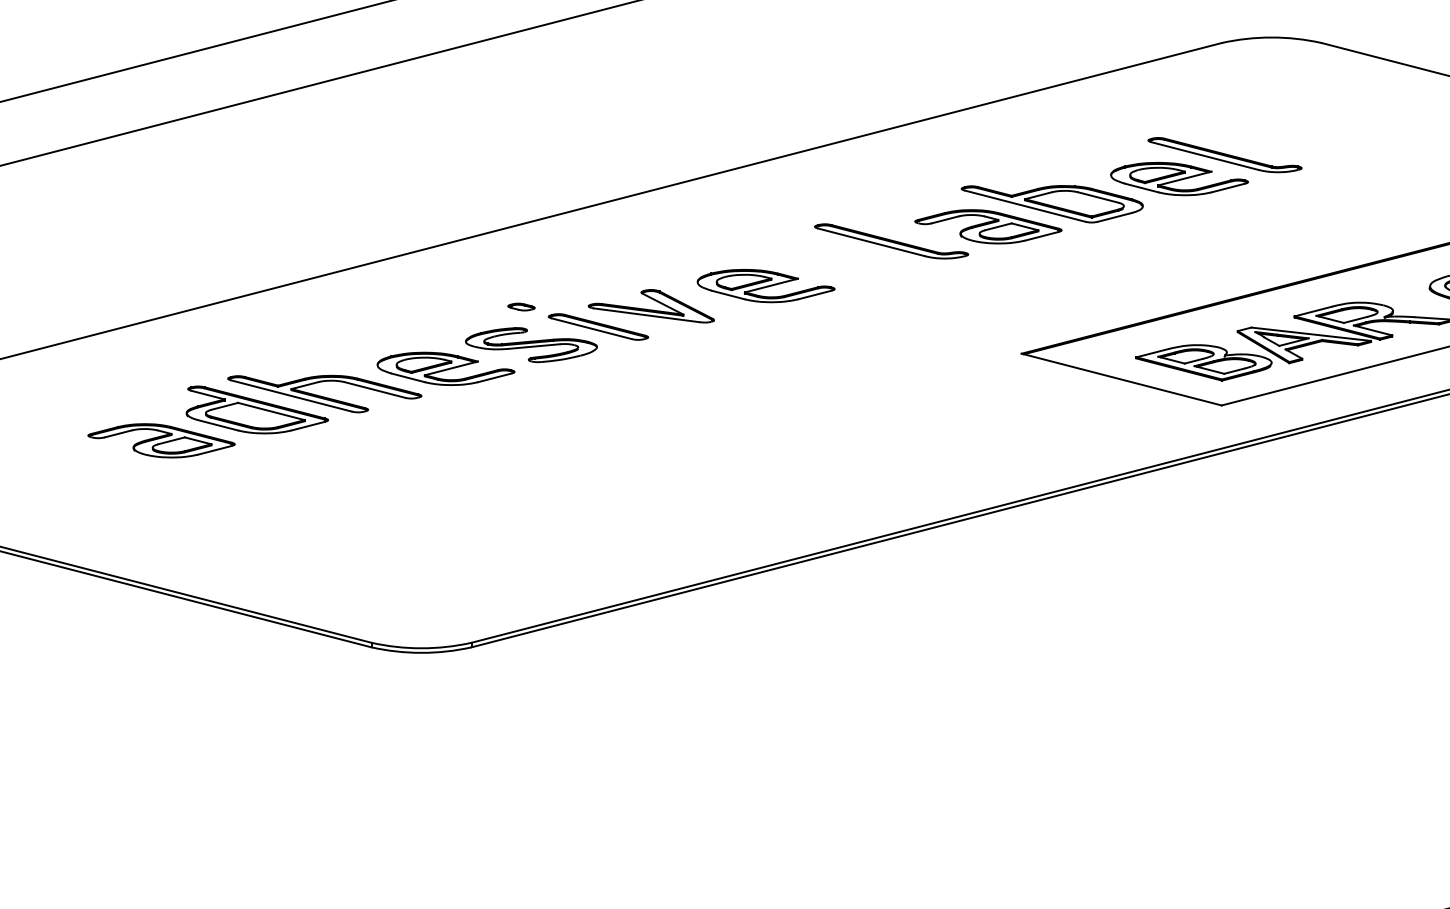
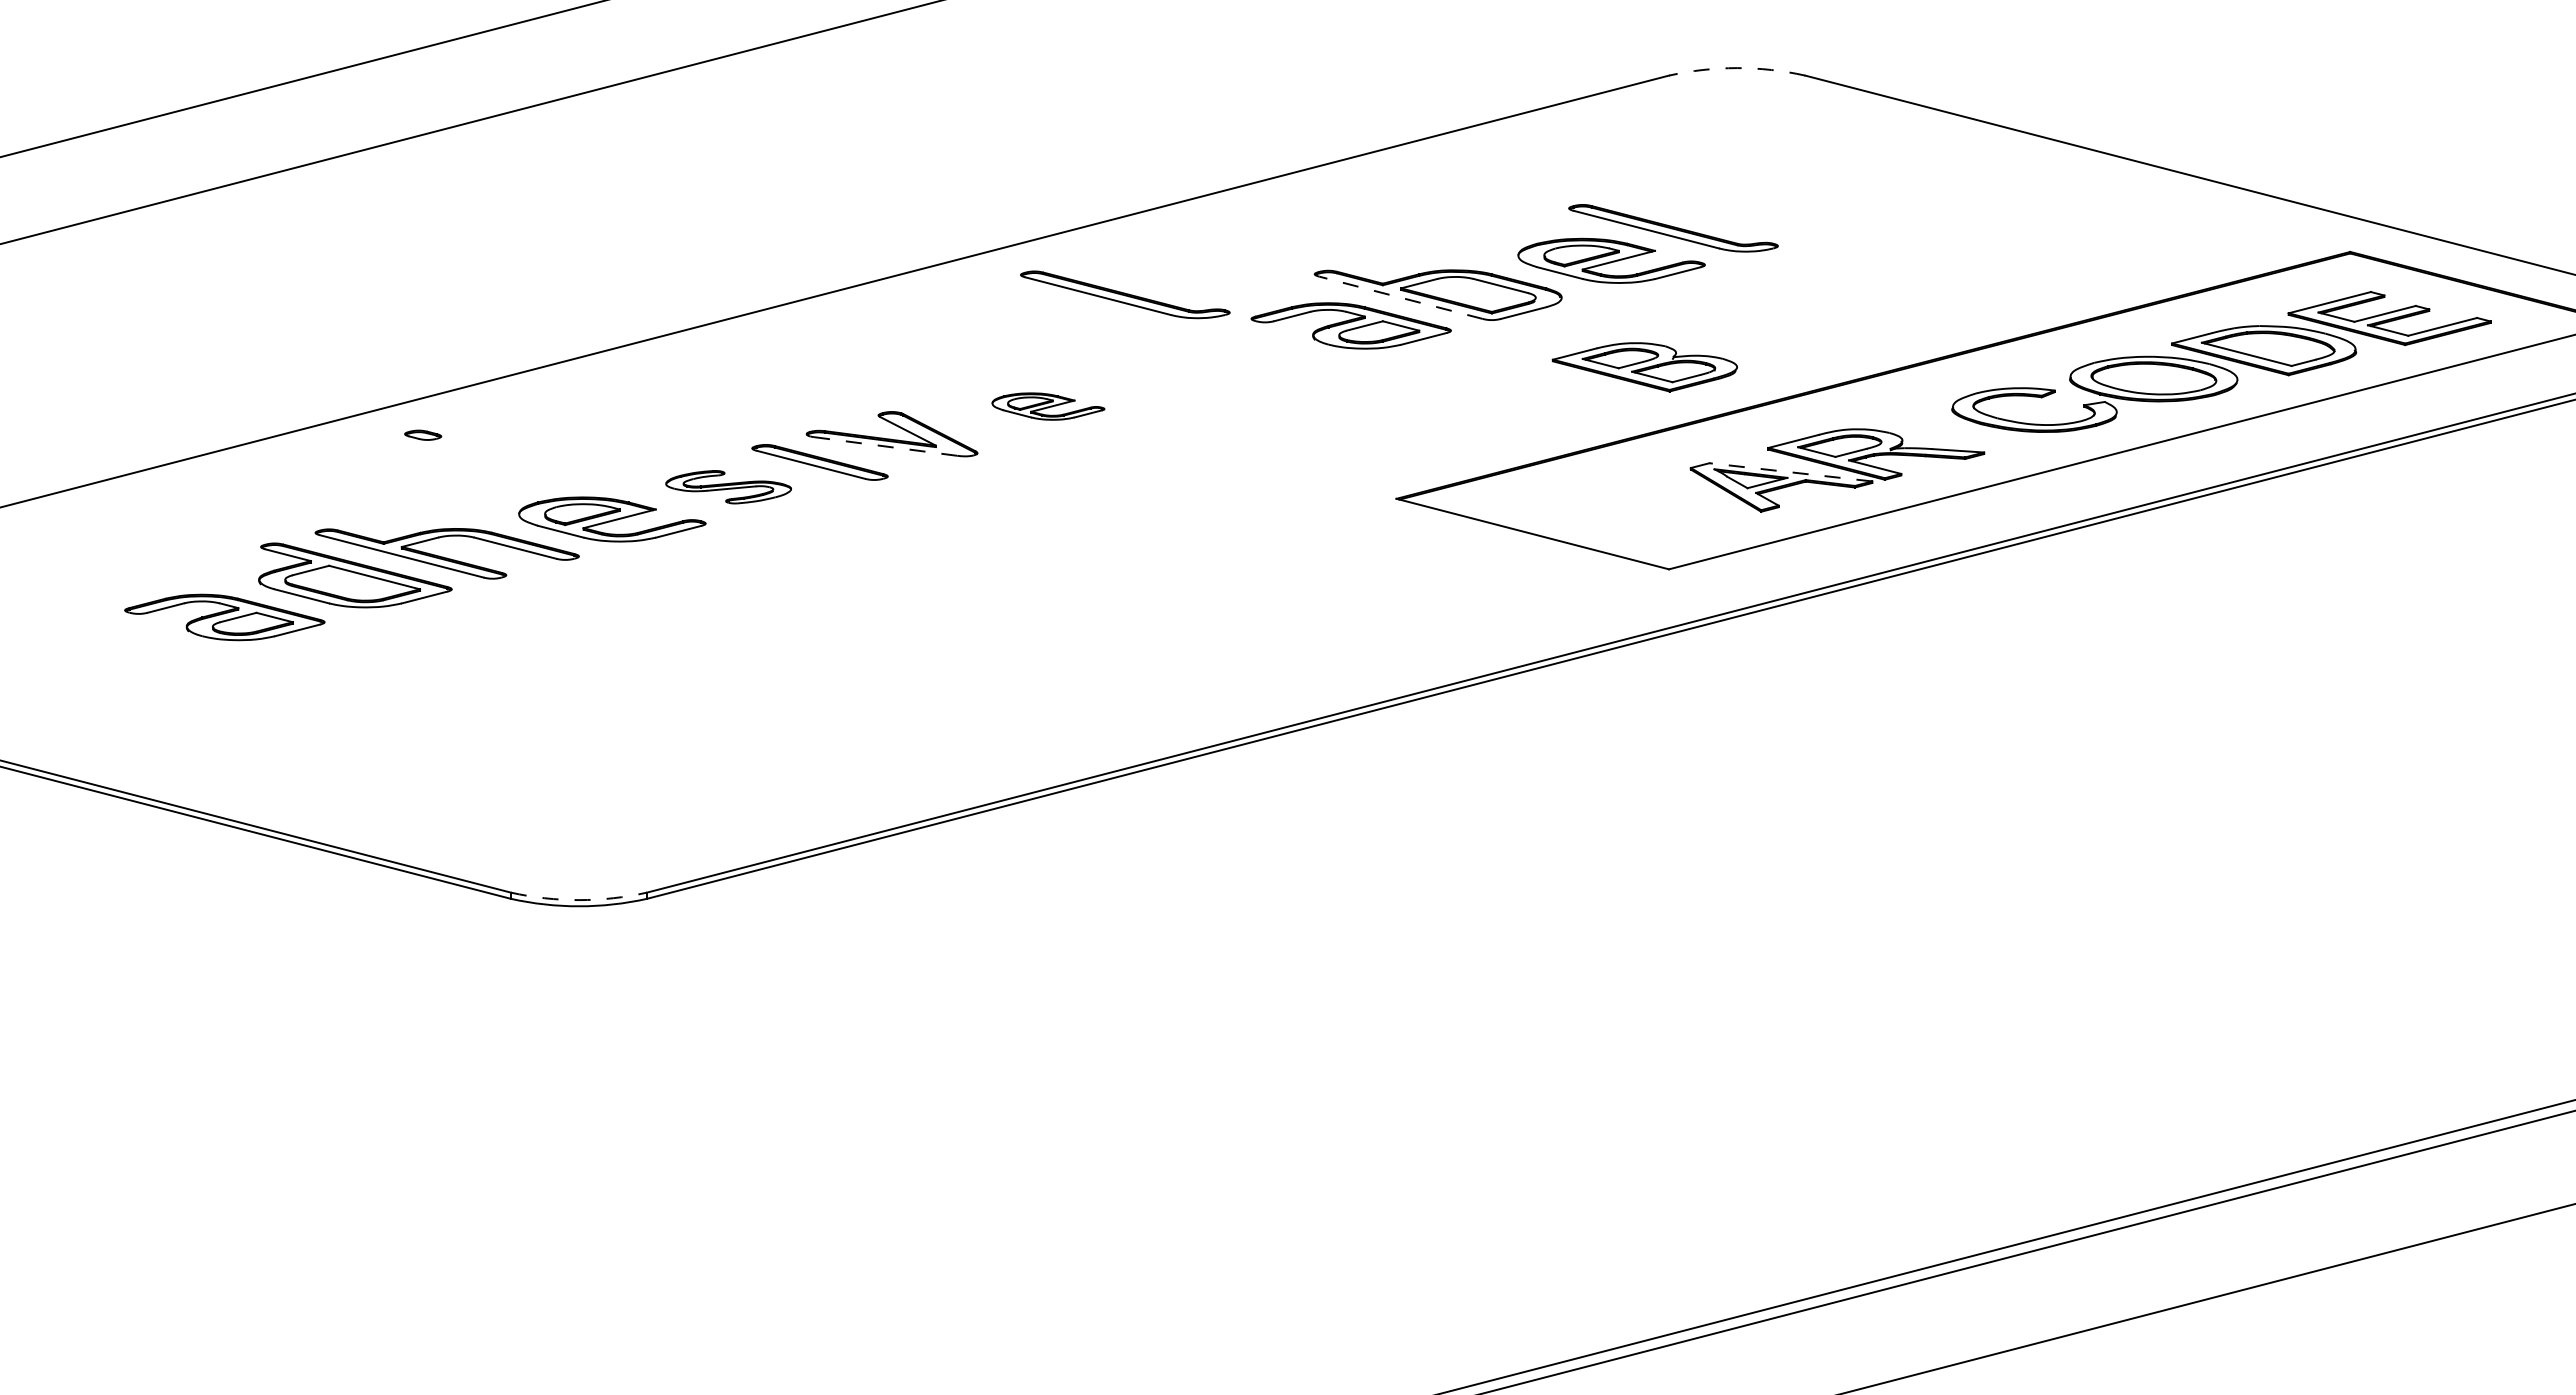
arc: (1271, 37) -> (1737, 68), solid -> dashed
line: (1024, 205) -> (1400, 297), solid -> dashed
part: (891, 241) -> (1125, 294), moved
part: (766, 285) -> (1048, 406), size x0.6
part: (521, 306) -> (423, 434), moved
line: (646, 315) -> (885, 446), solid -> dashed
line: (1310, 334) -> (1790, 472), solid -> dashed
part: (531, 345) -> (728, 487), size x0.7
part: (1203, 363) -> (1644, 367), moved
arc: (421, 648) -> (578, 900), solid -> dashed

